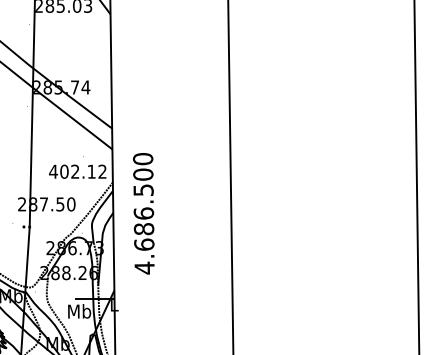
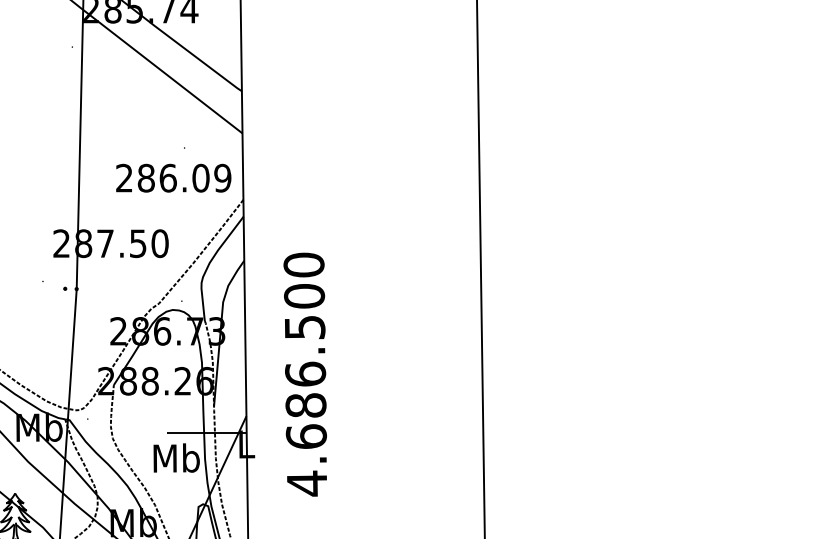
text: (77, 171) -> (172, 177), 402.12 -> 286.09
text: (143, 213) -> (304, 374), moved

